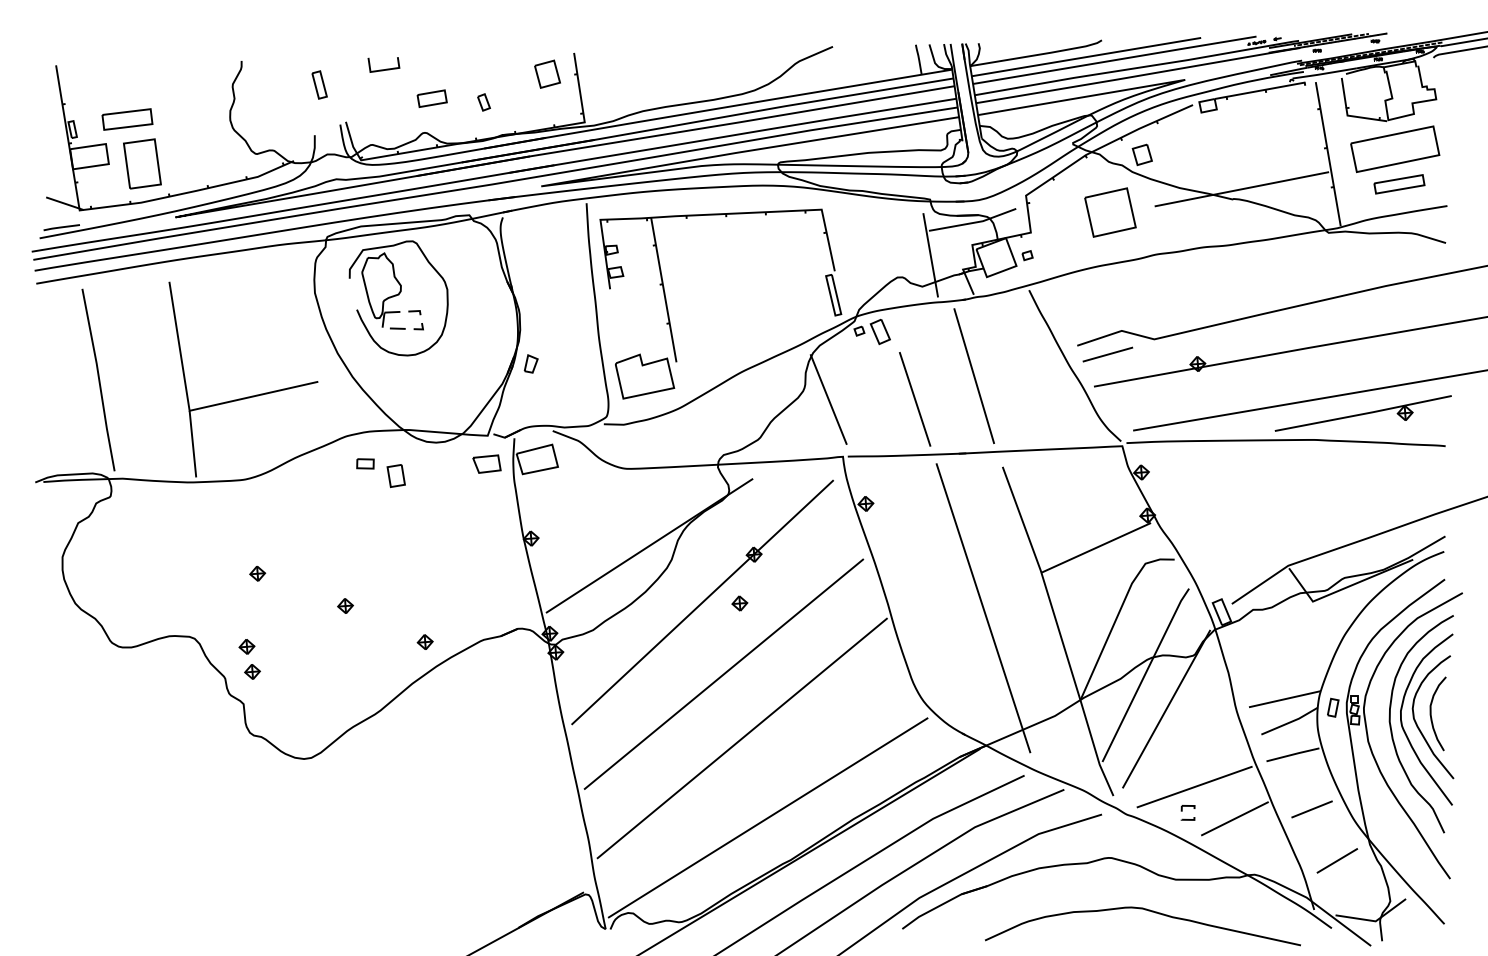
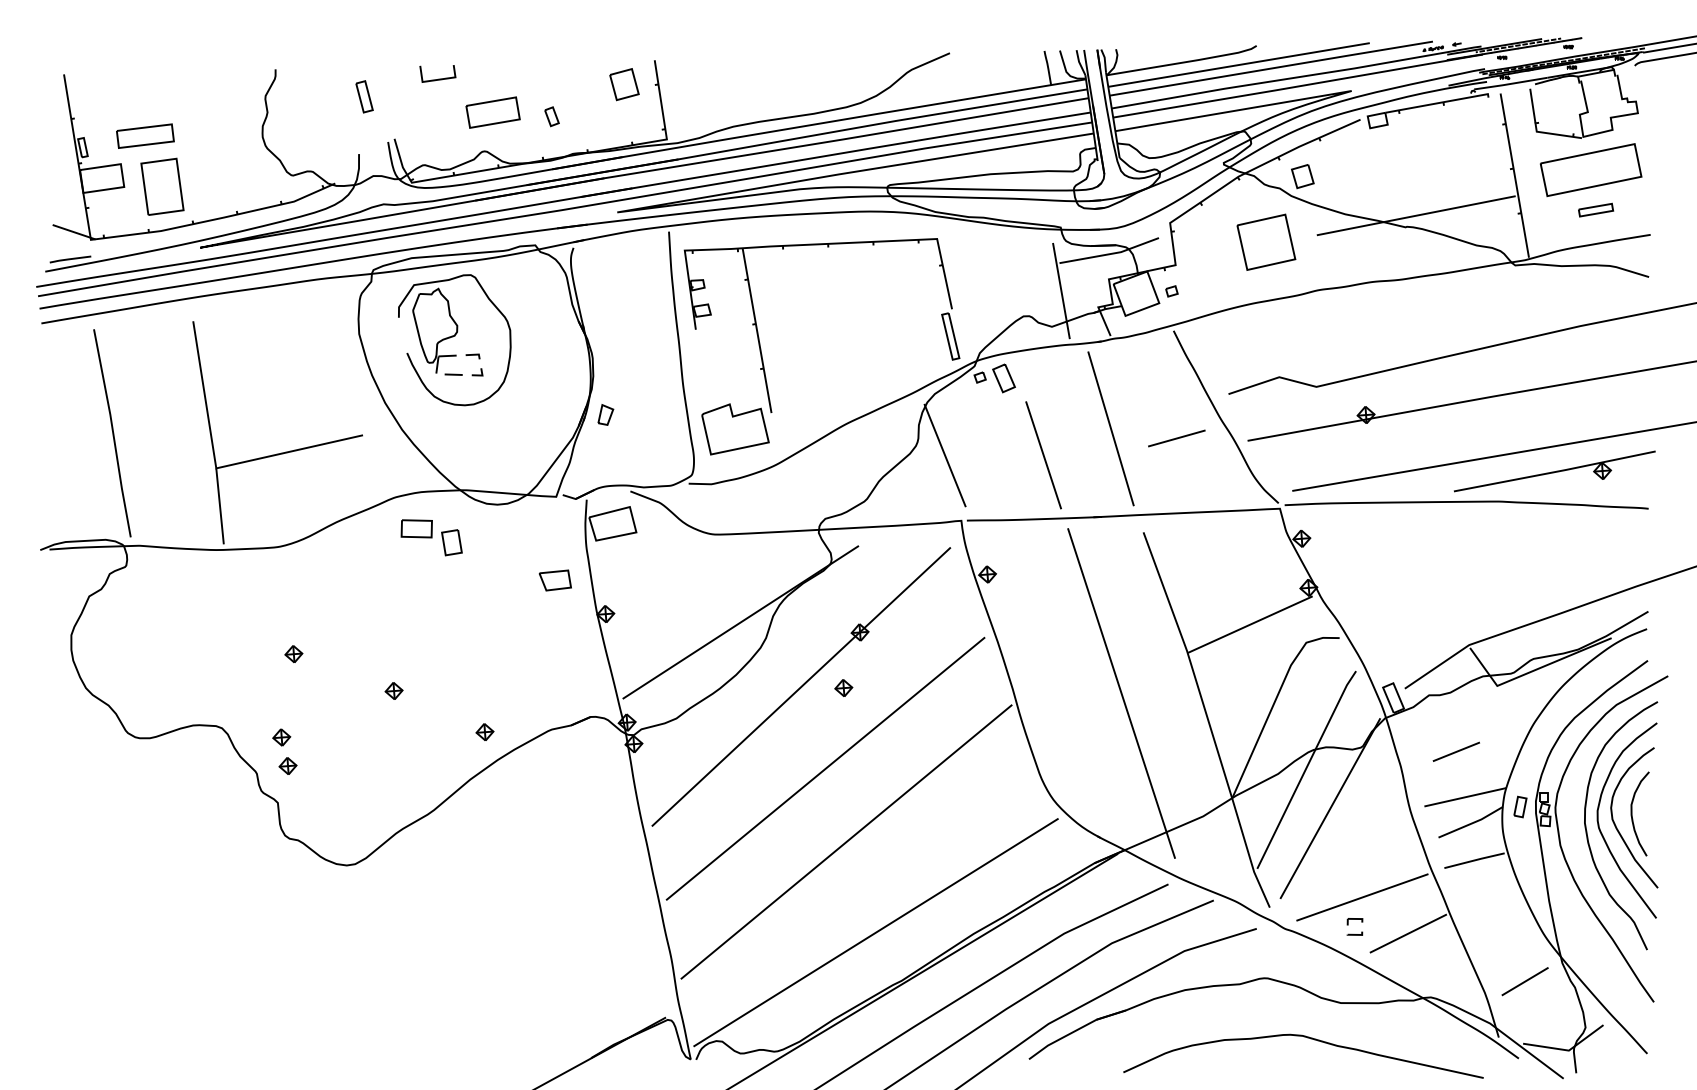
part: (431, 98) -> (492, 112), size x1.6
part: (1399, 184) -> (1596, 210), size x0.6
line: (1107, 354) -> (1176, 438), moved
part: (365, 463) -> (416, 528), size x1.6
part: (486, 463) -> (554, 579), moved
line: (1311, 809) -> (1455, 751), moved

